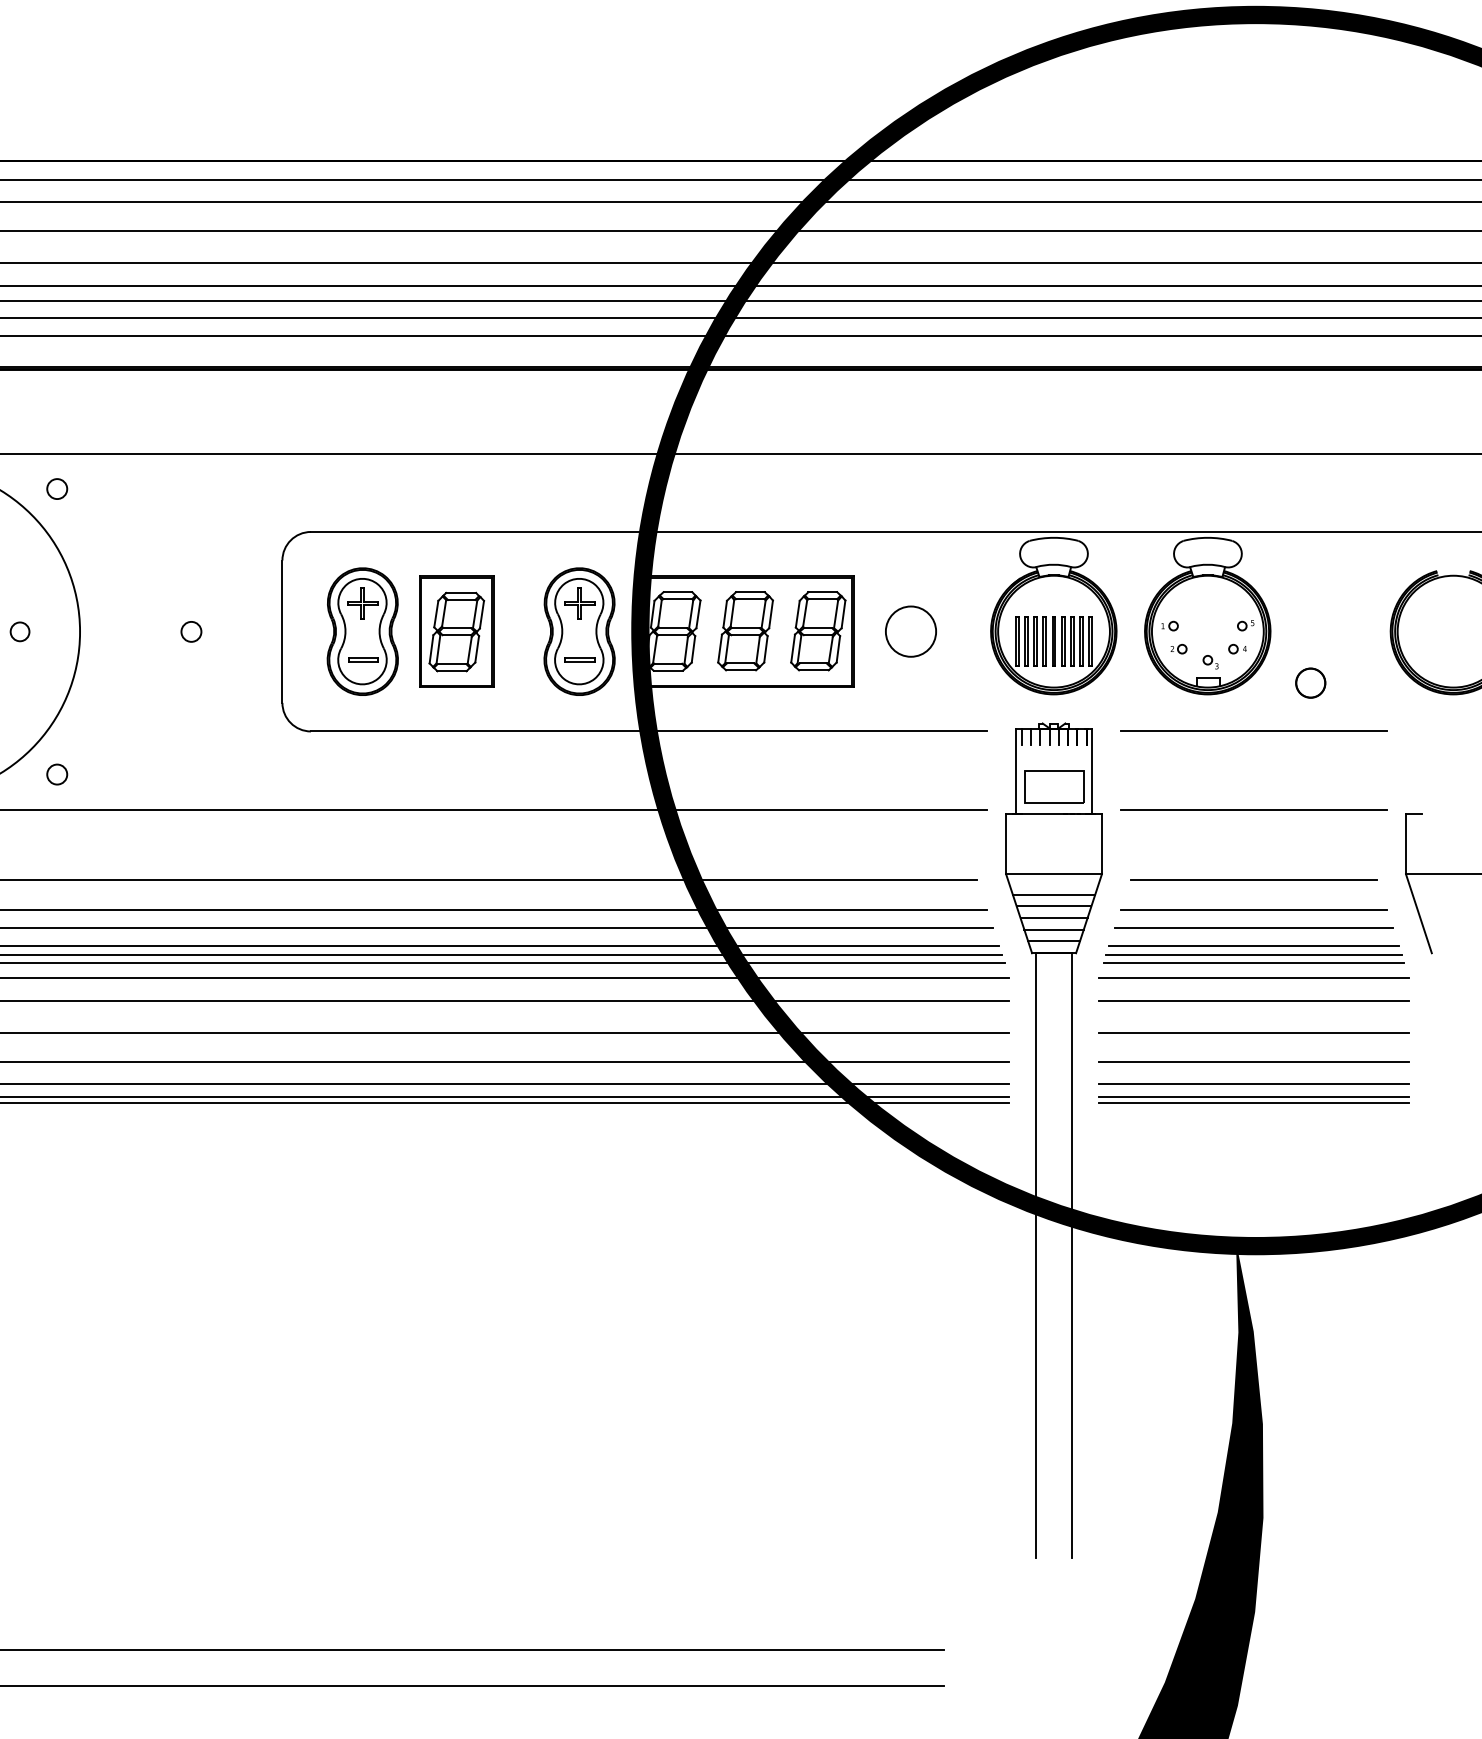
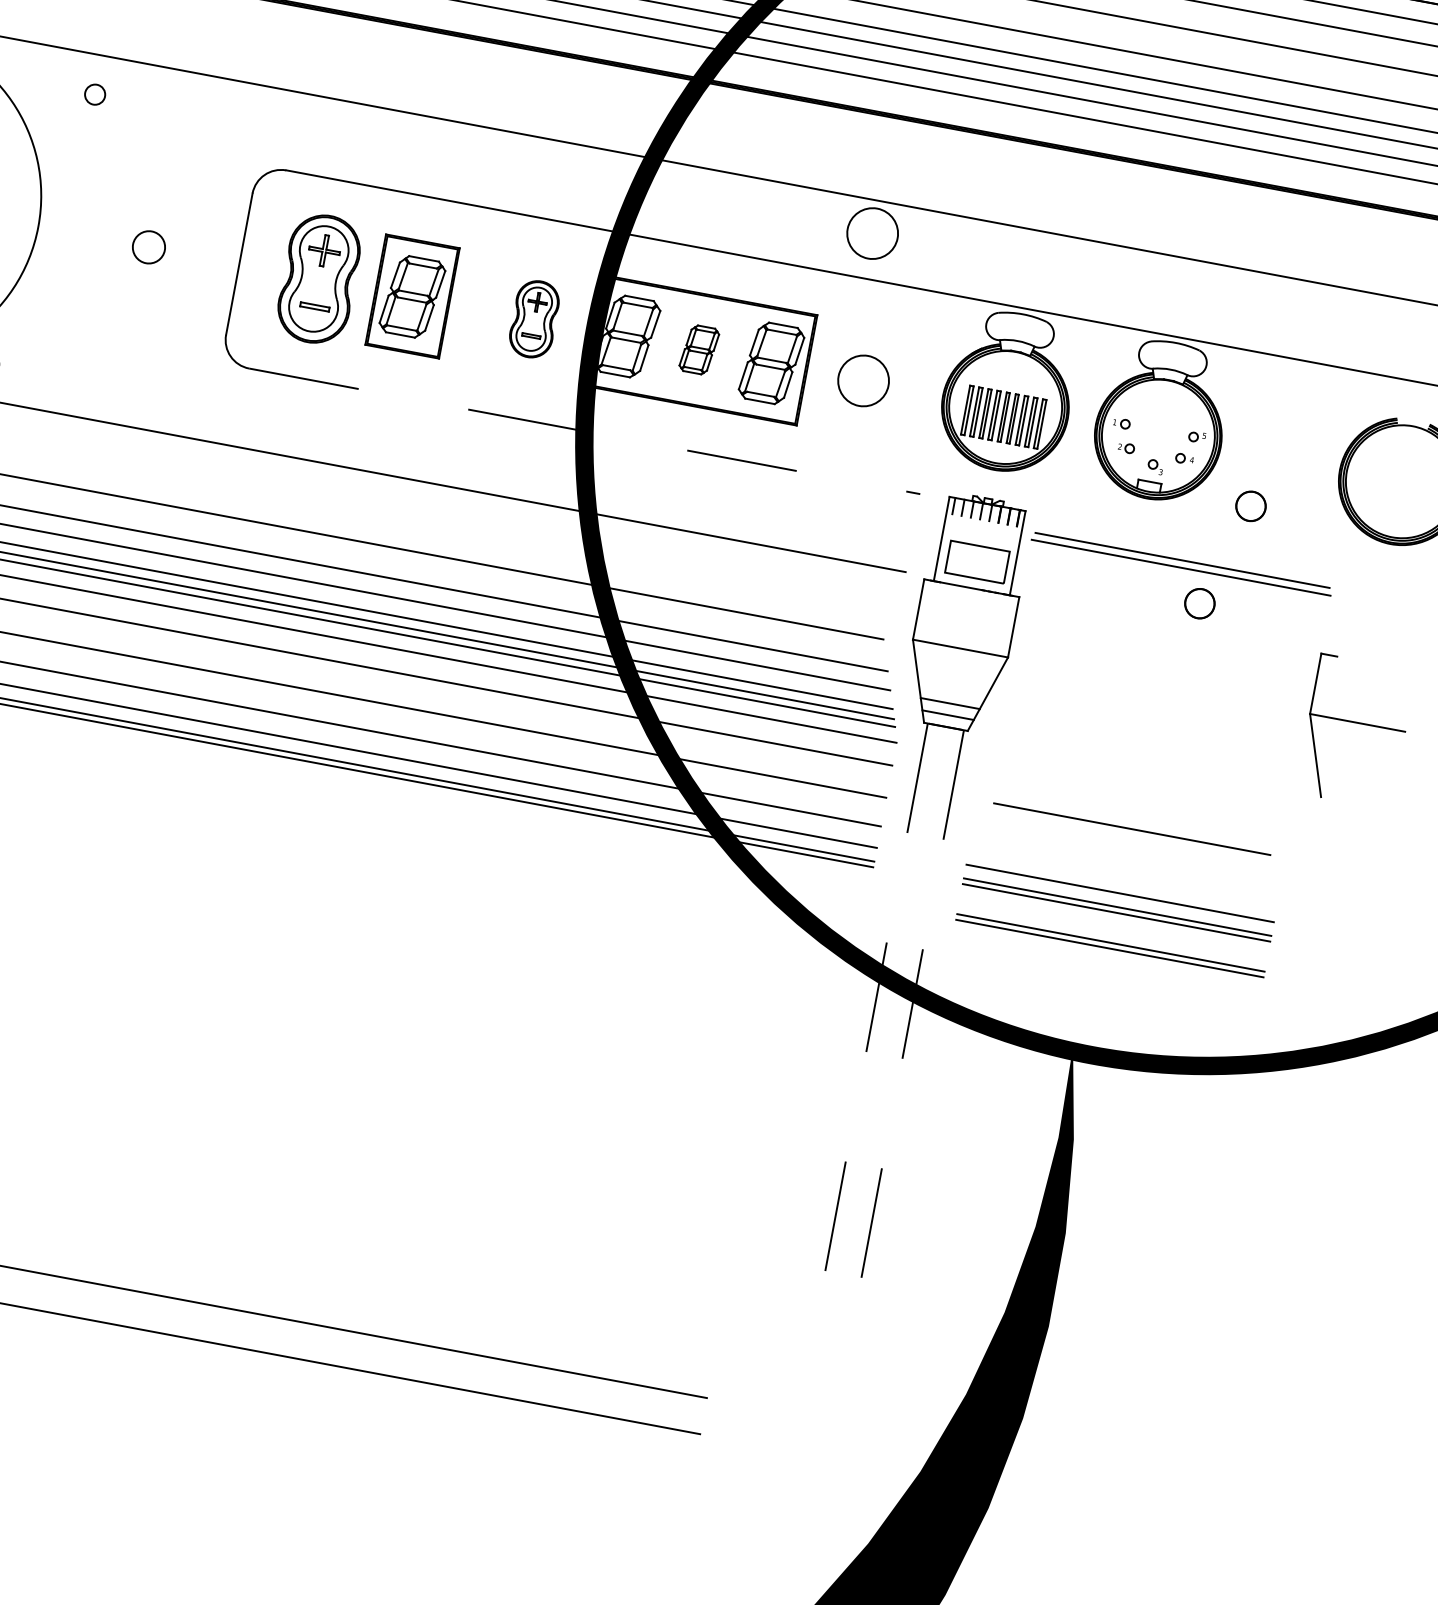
circle: (892, 486) -> (872, 233), added
circle: (57, 488) -> (95, 94), moved
circle: (191, 631) -> (149, 247), size x1.6
part: (579, 631) -> (534, 319), size x0.6
part: (745, 631) -> (699, 350), size x0.6
line: (648, 731) -> (584, 431), solid -> dashed
line: (1253, 731) -> (1185, 543), removed
circle: (1278, 786) -> (1199, 603), added
line: (1253, 809) -> (1170, 621), removed
line: (1253, 879) -> (1157, 690), removed
line: (1053, 894) -> (956, 668), removed
line: (1053, 906) -> (954, 680), removed
line: (1253, 909) -> (1152, 720), removed
line: (1053, 918) -> (951, 692), removed
line: (1253, 927) -> (1131, 828), moved
line: (1253, 945) -> (1145, 756), removed
part: (1253, 958) -> (1181, 563), moved
line: (1253, 977) -> (1139, 788), removed
line: (1253, 1000) -> (1135, 810), removed
line: (1253, 1033) -> (1129, 843), removed
line: (1253, 1061) -> (1123, 871), removed
part: (1253, 1135) -> (1110, 944), added
line: (1035, 1255) -> (871, 1023), solid -> dashed
line: (1072, 1255) -> (908, 1030), solid -> dashed

